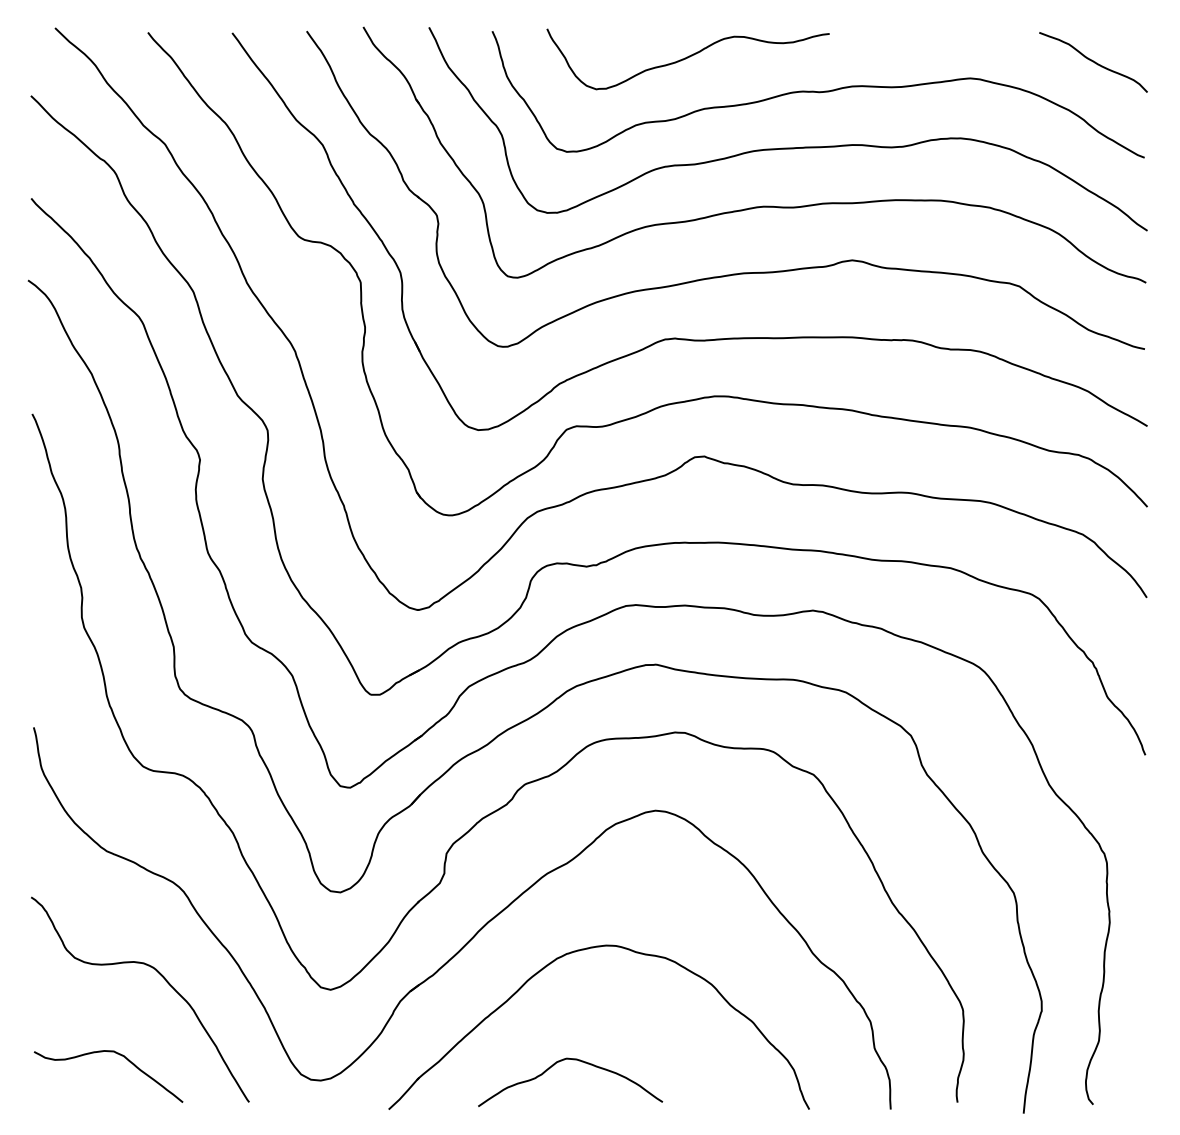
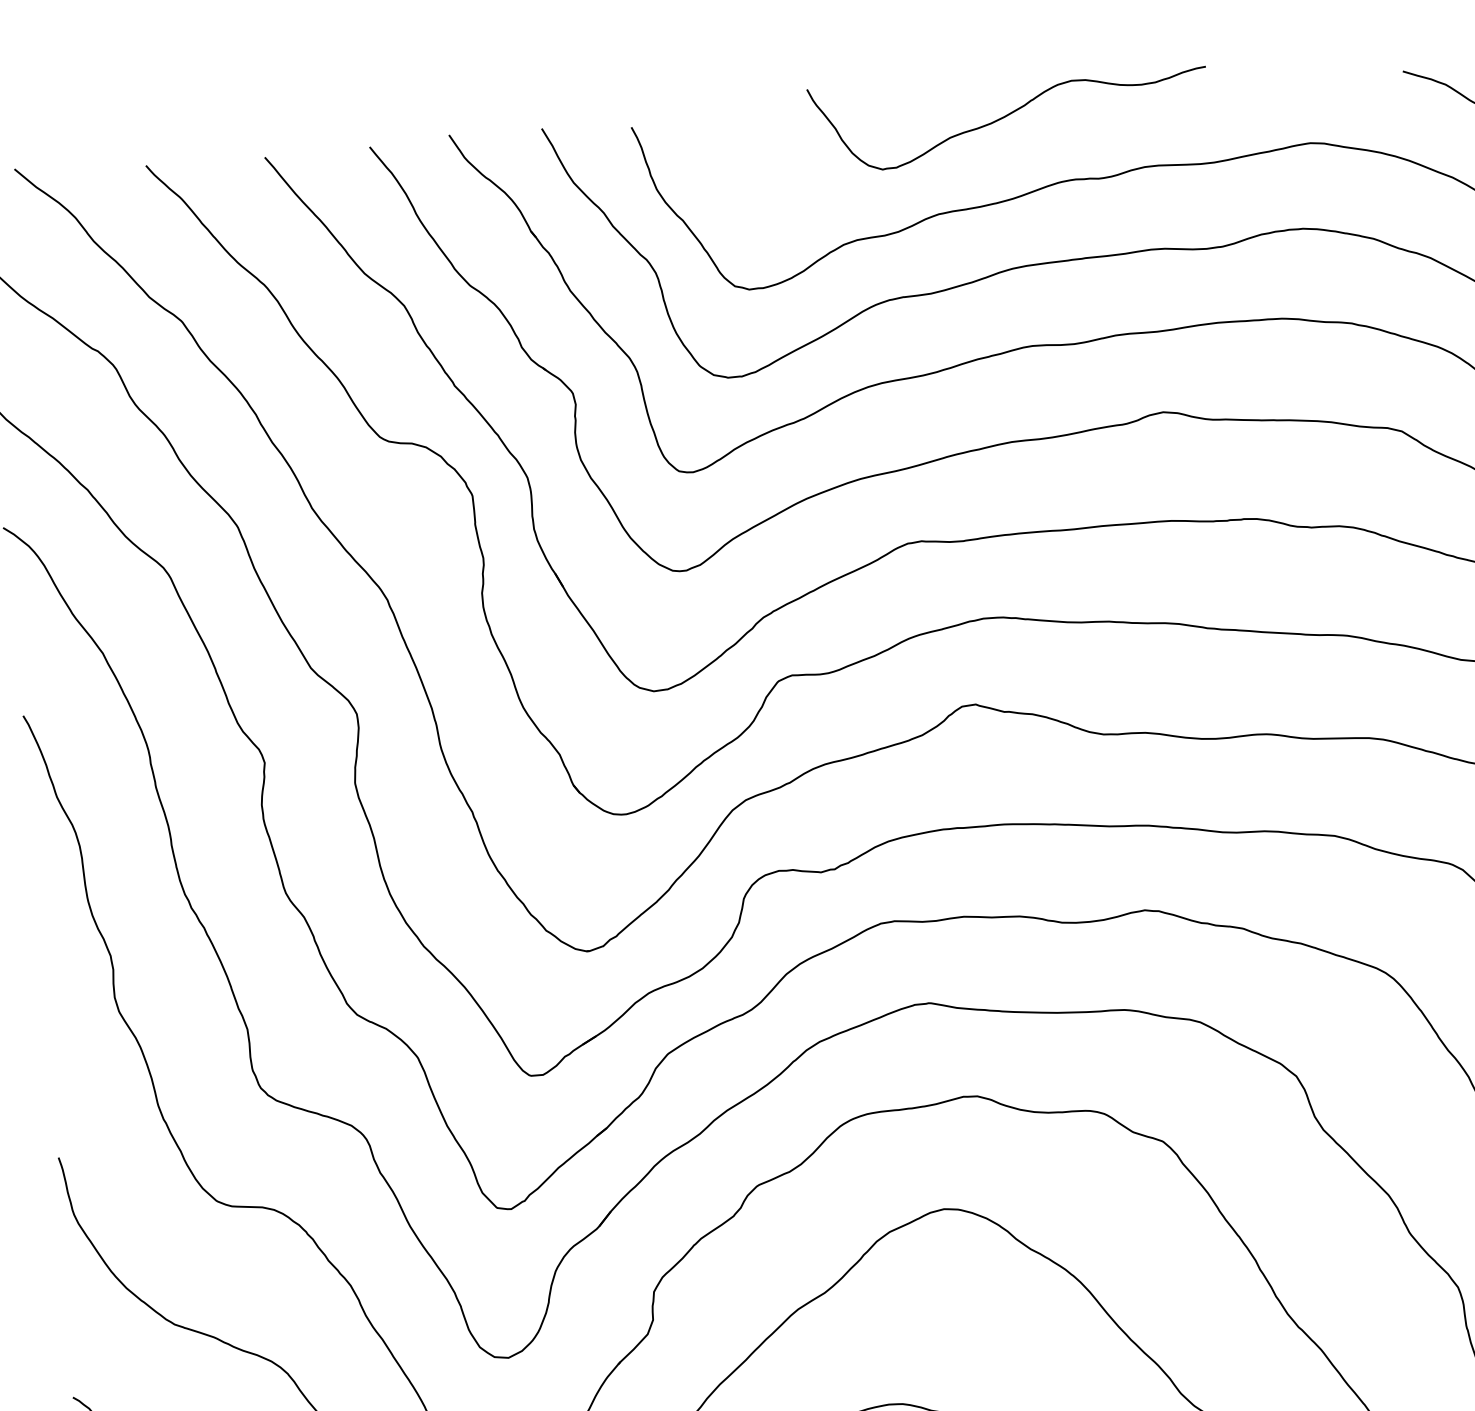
curve: (687, 58) -> (1008, 116), moved

